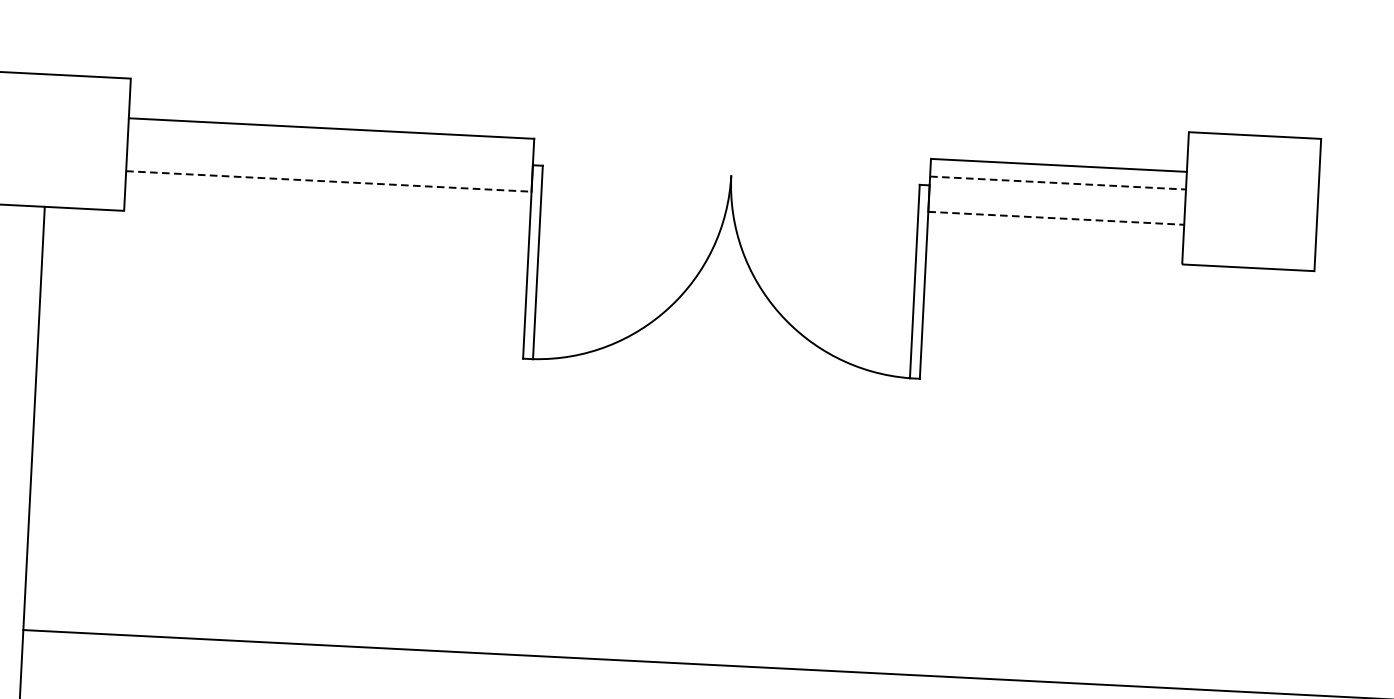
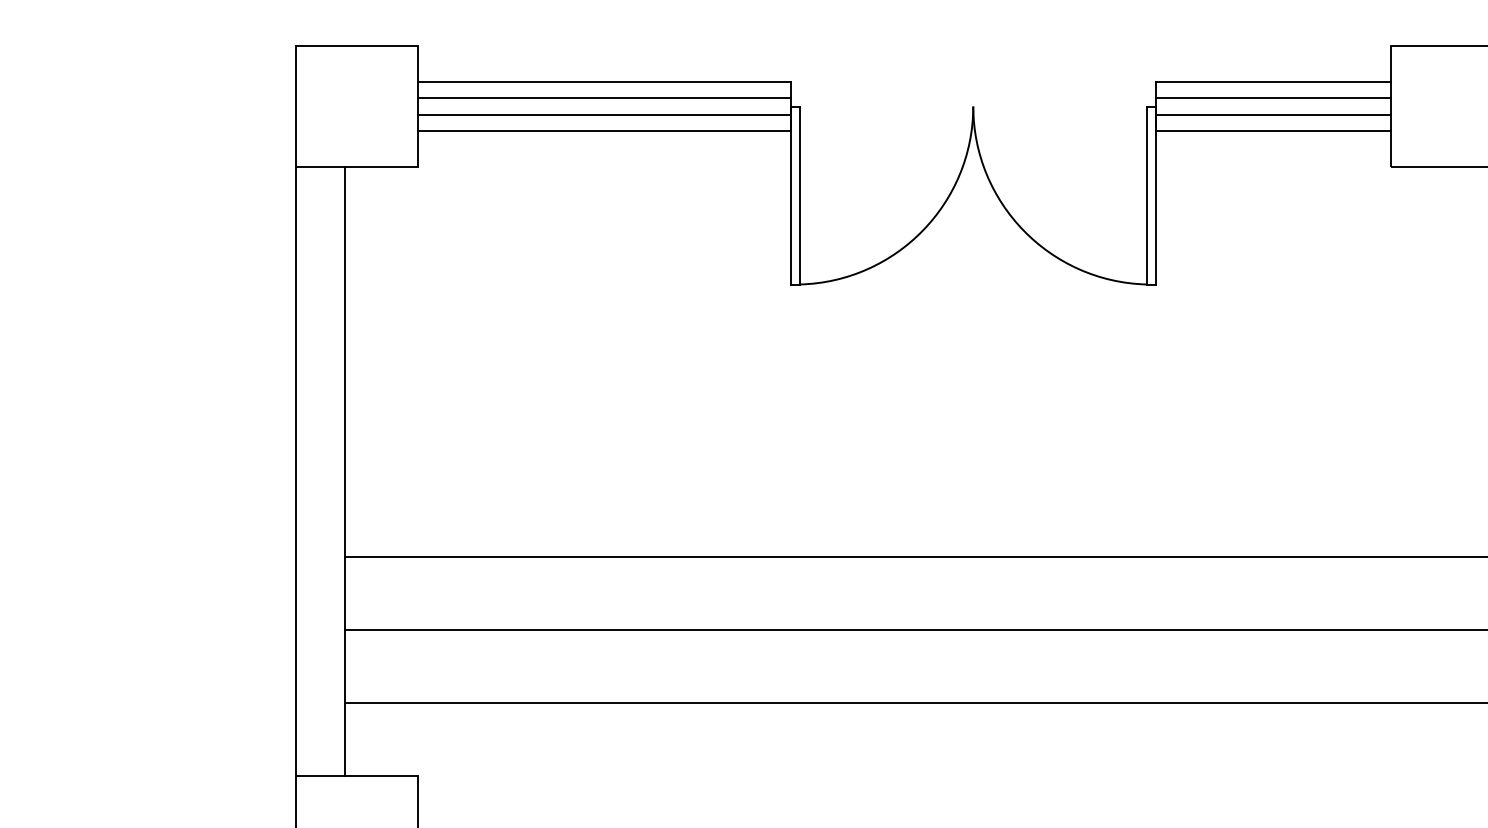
line: (329, 146) -> (603, 98), added
line: (329, 163) -> (603, 114), added
line: (329, 181) -> (604, 130), dashed -> solid
line: (1057, 183) -> (1273, 98), dashed -> solid
line: (1056, 200) -> (1273, 114), added
line: (1056, 217) -> (1273, 130), dashed -> solid

